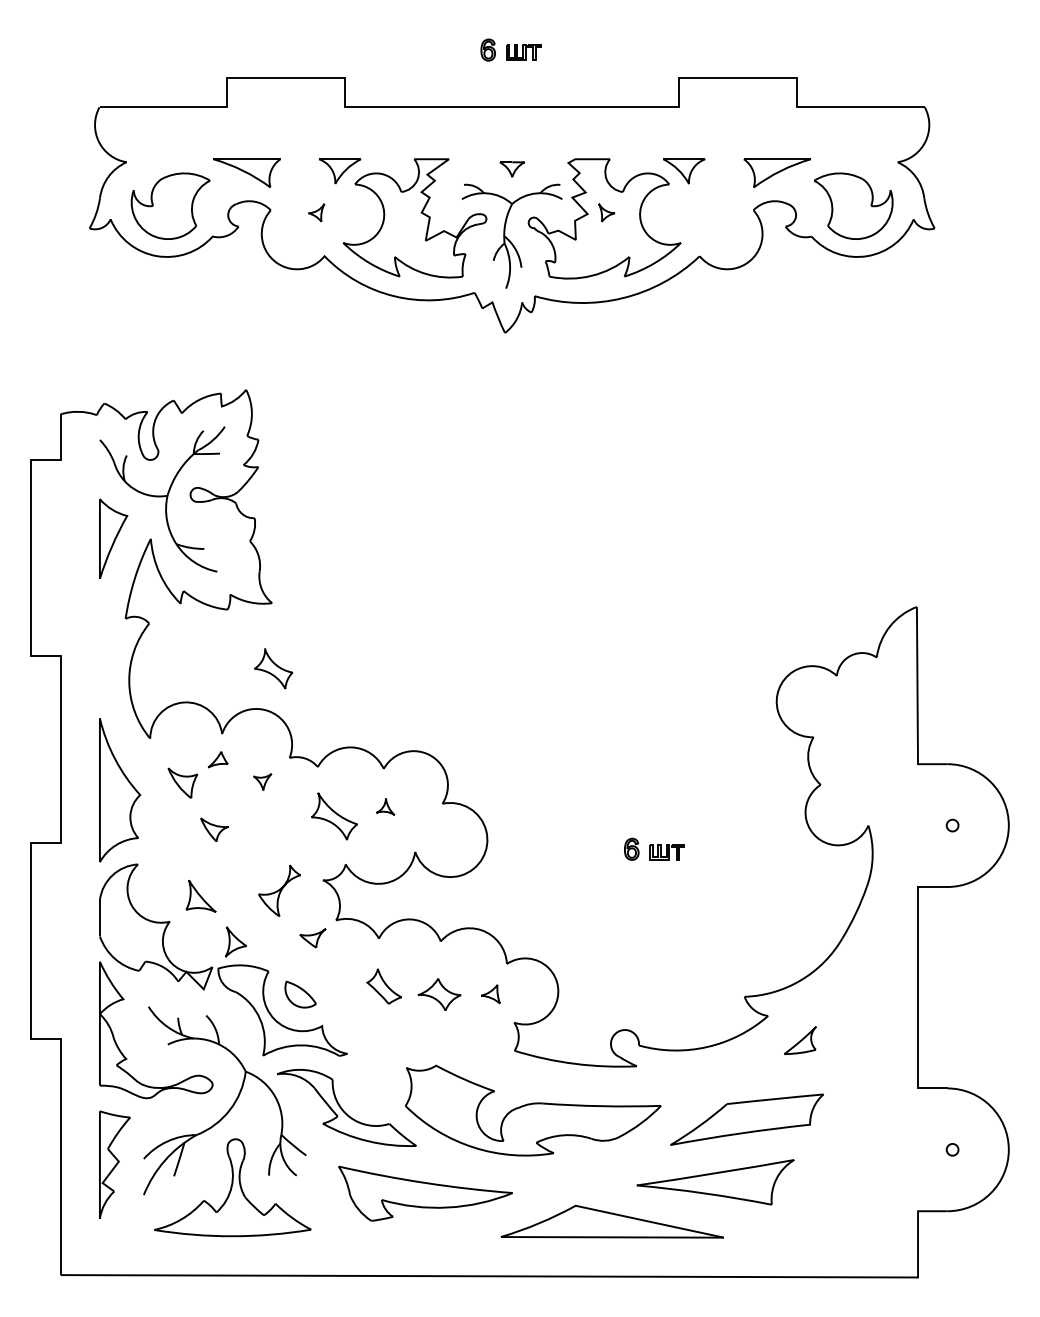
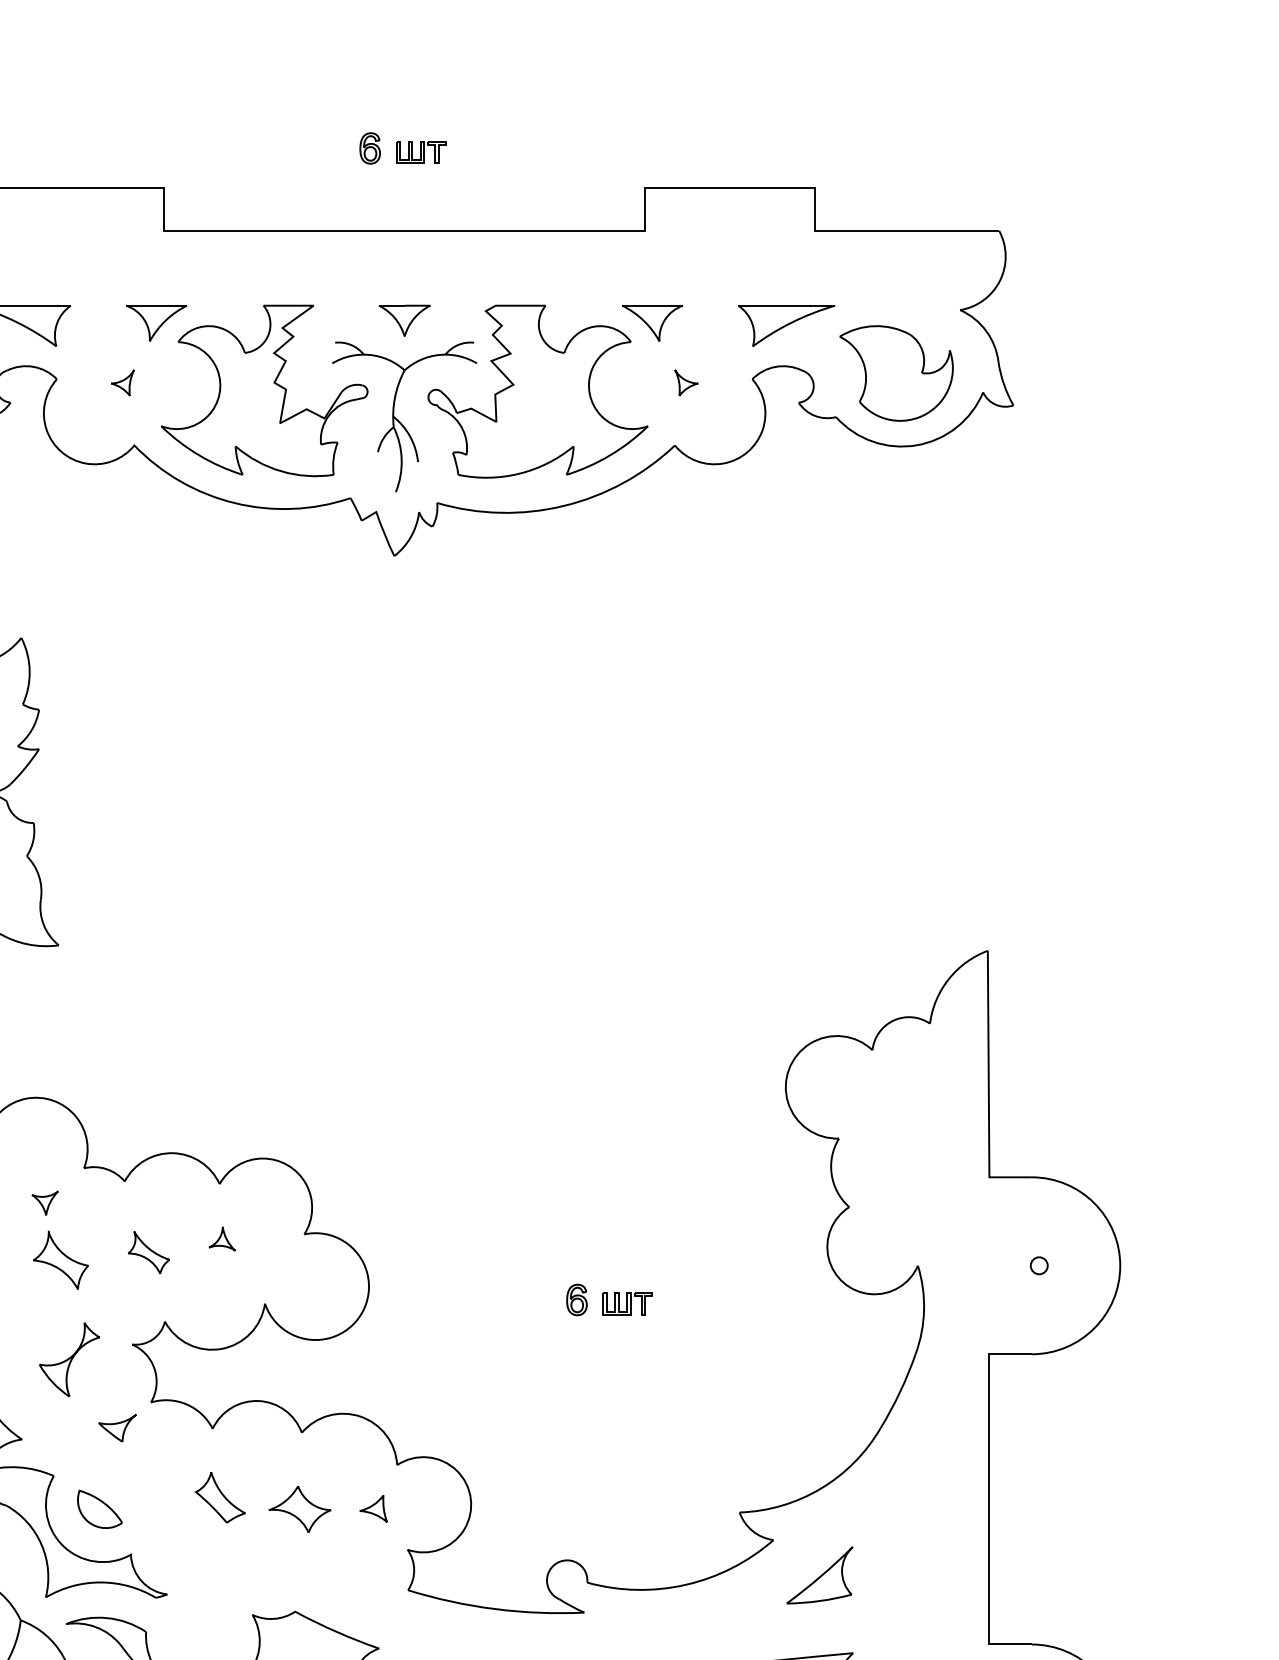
part: (512, 169) -> (405, 320), size x1.43
part: (606, 212) -> (686, 382), moved
part: (273, 668) -> (60, 1259), moved
part: (334, 816) -> (148, 1252), size x0.62
part: (800, 1040) -> (820, 1575), size x1.43

